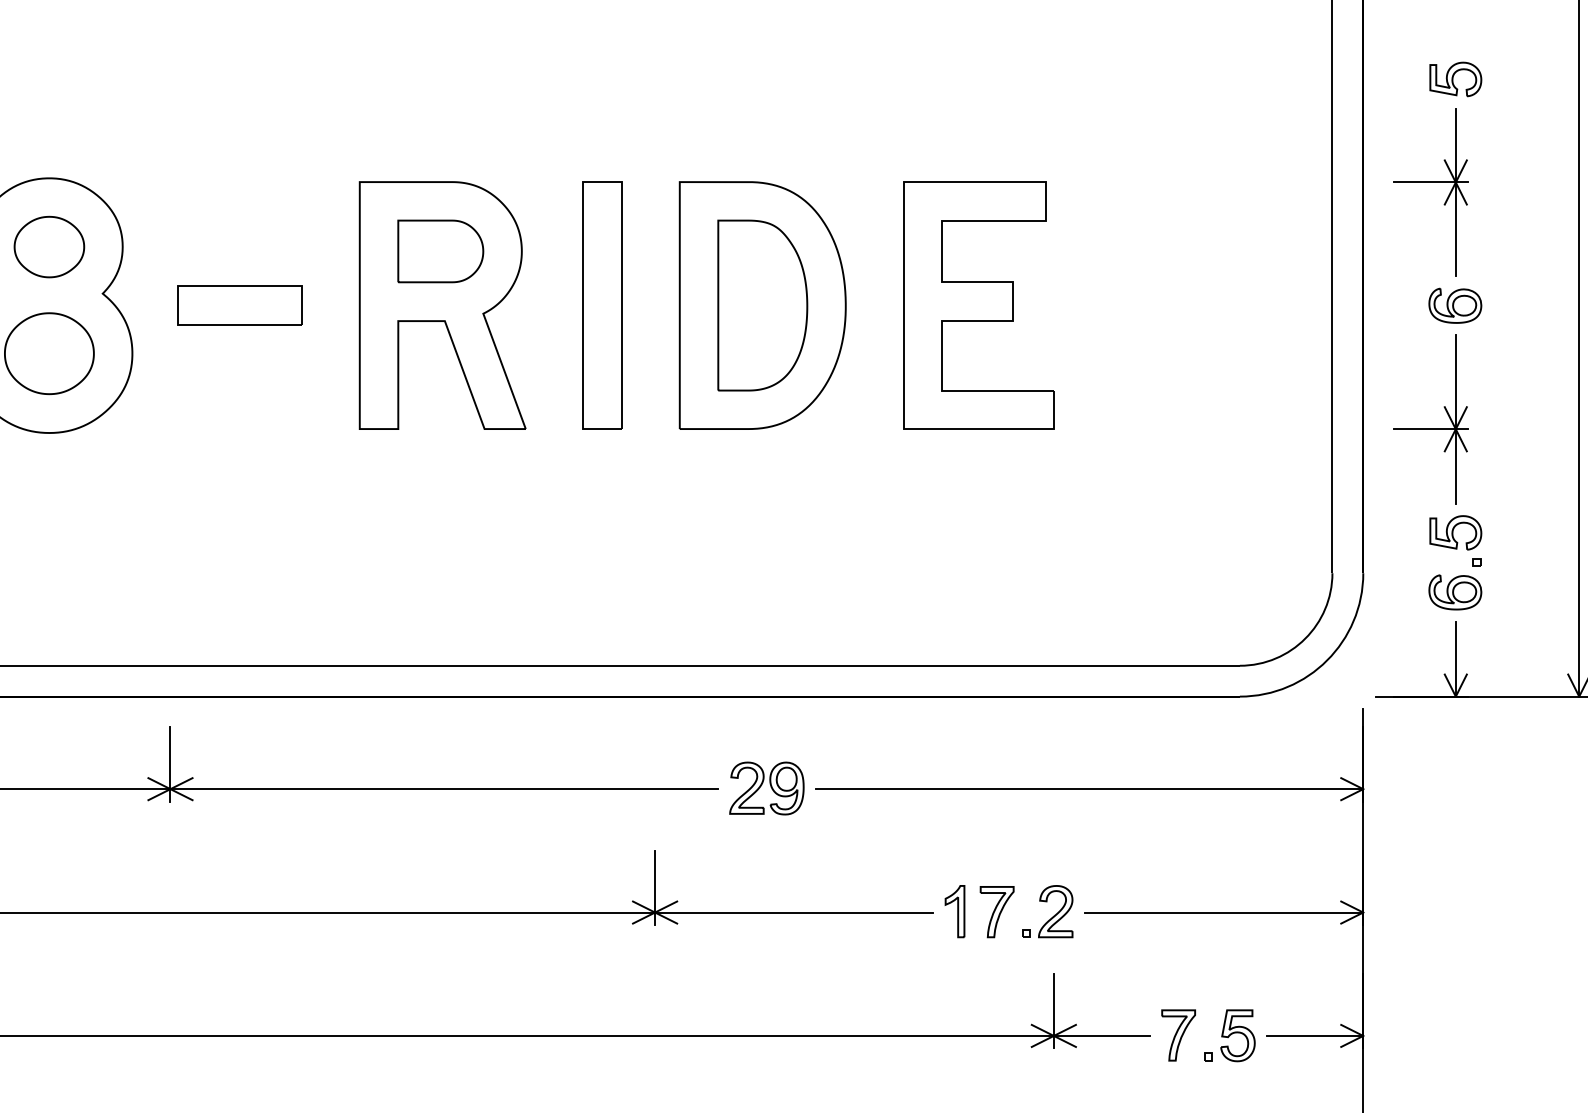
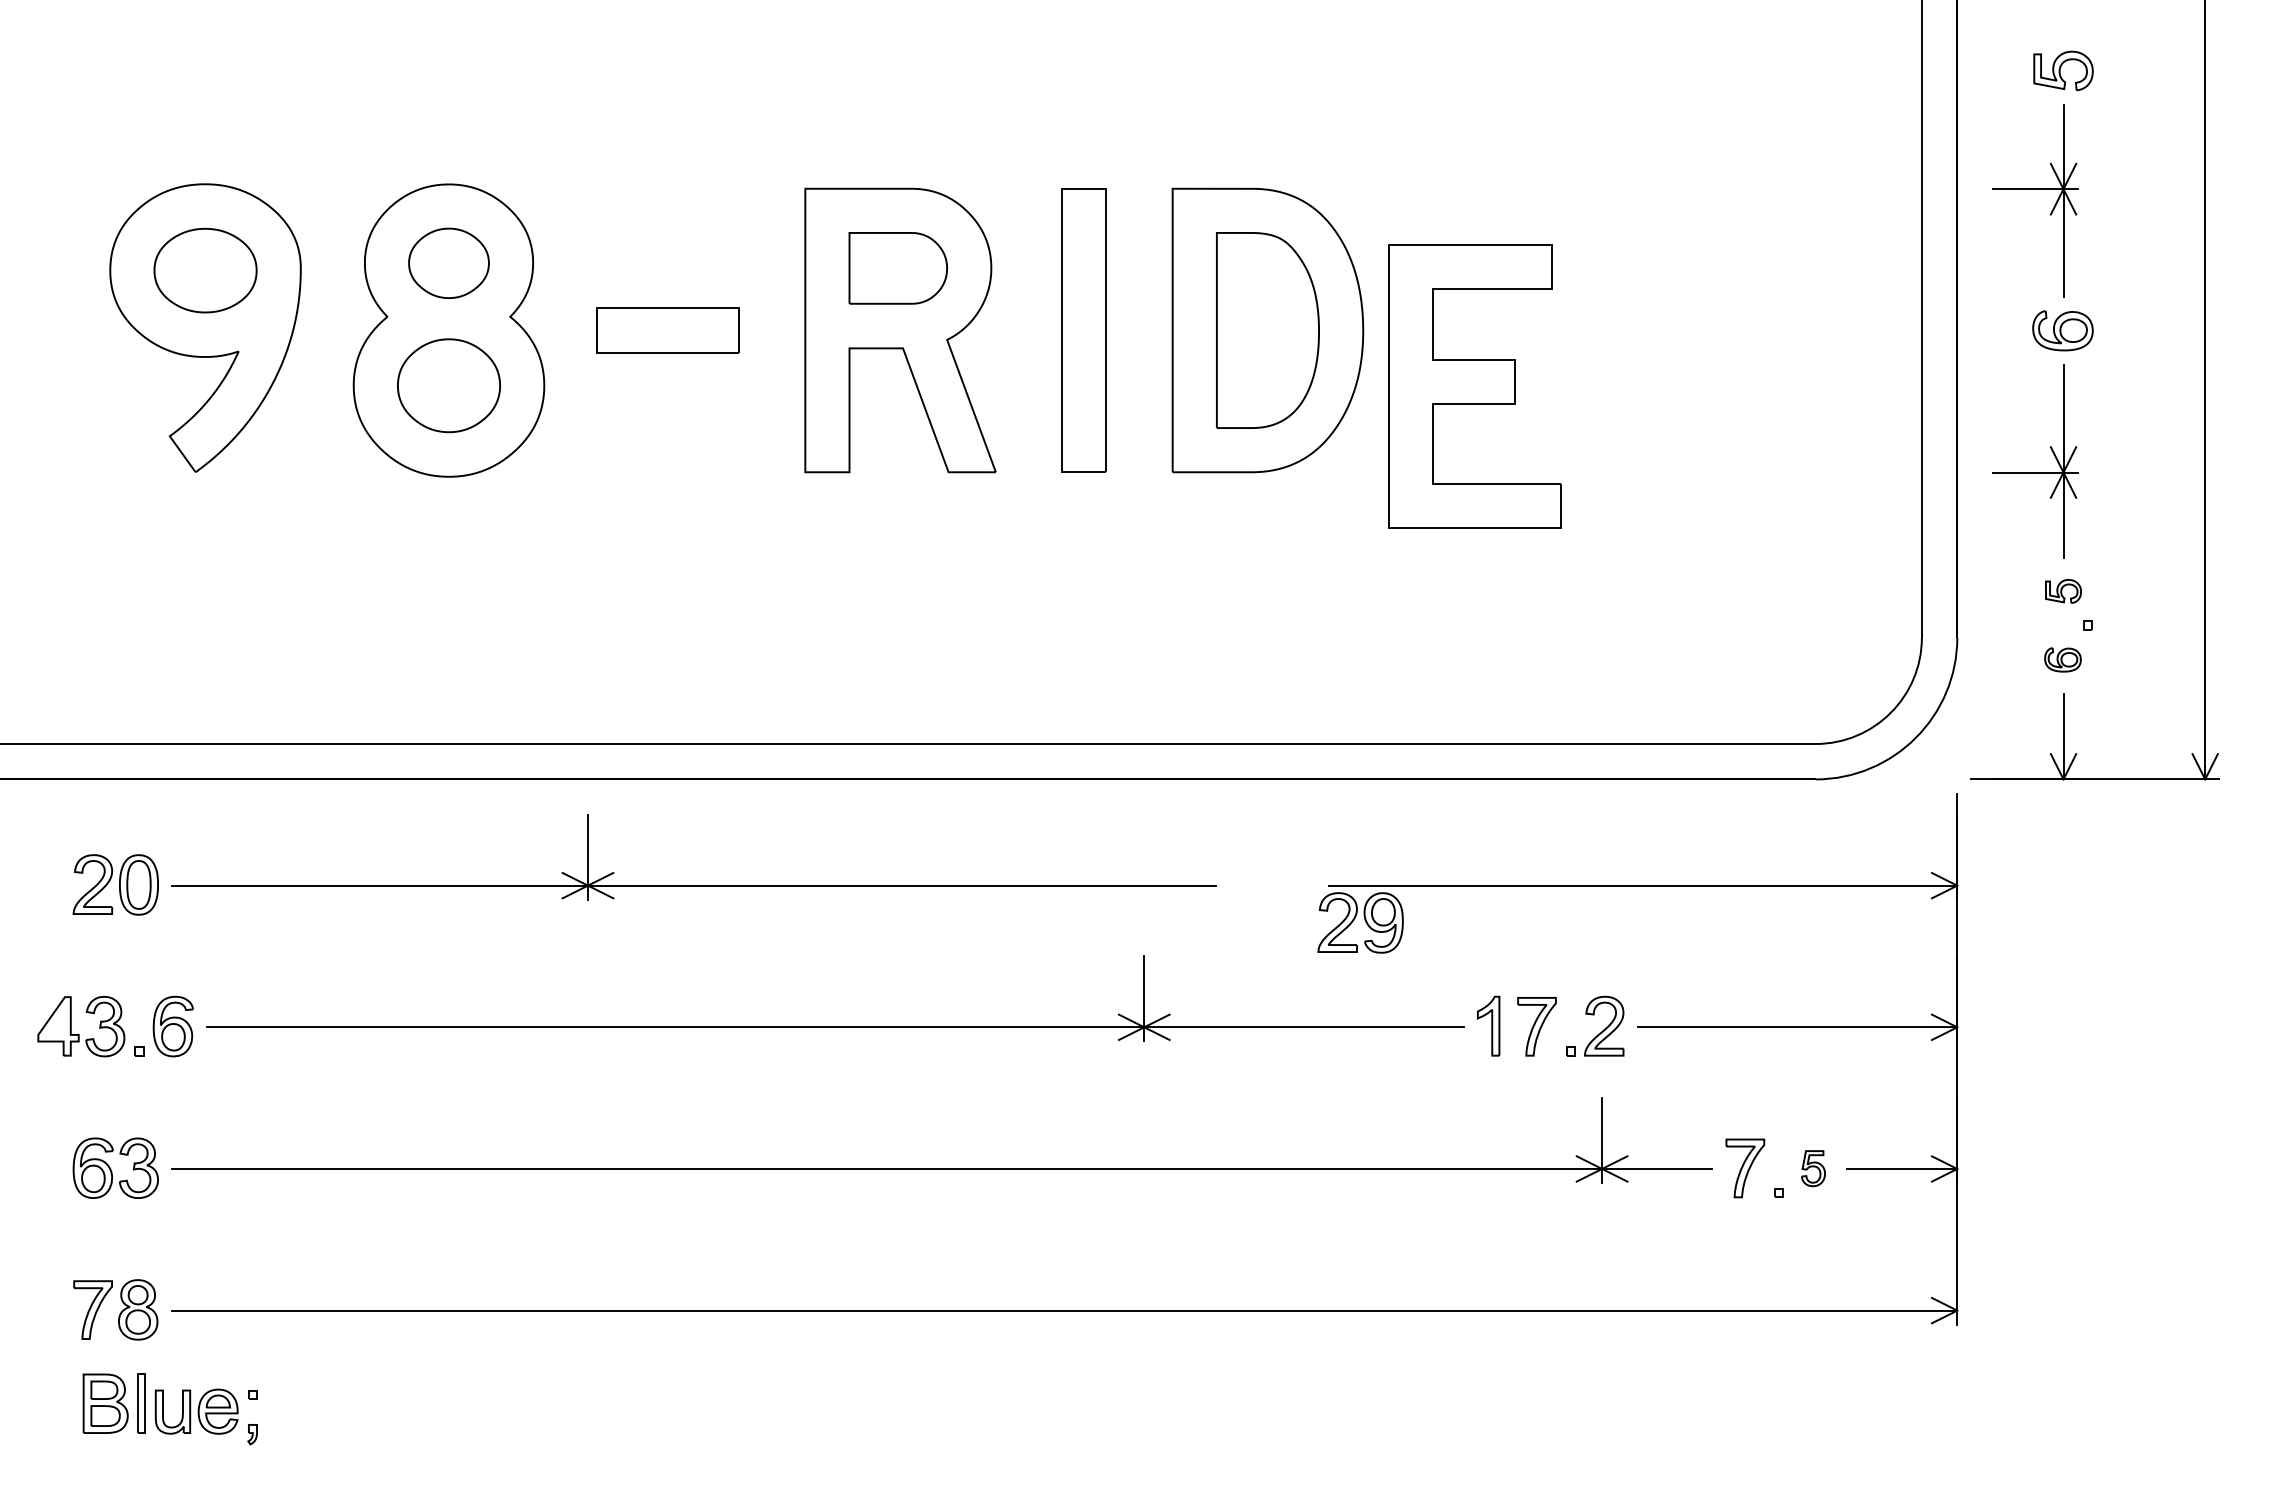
part: (978, 305) -> (1474, 386), moved
part: (1455, 532) -> (2063, 591), size x0.6
part: (1454, 592) -> (2062, 659), size x0.6
part: (766, 788) -> (1360, 922), moved
part: (1238, 1035) -> (1813, 1168), size x0.6

